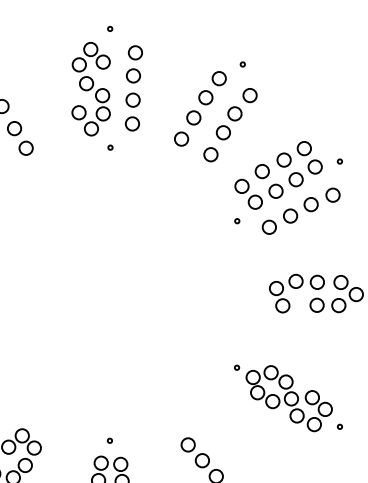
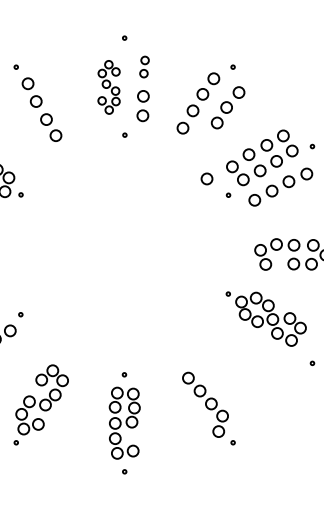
part: (134, 63) -> (144, 66), size x0.7
part: (90, 89) -> (108, 87), size x0.7
circle: (210, 154) -> (206, 178), moved
part: (282, 397) -> (265, 318), moved

